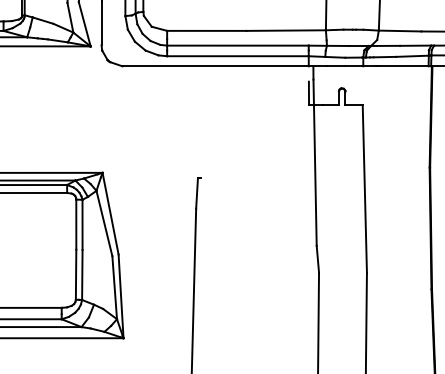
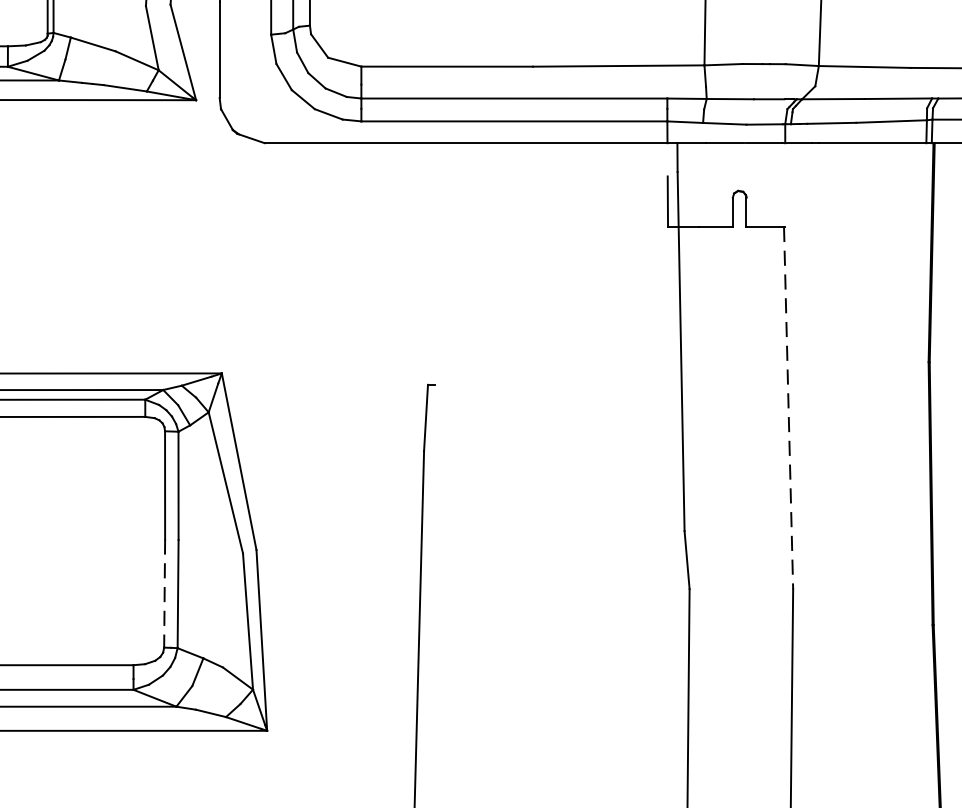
line: (364, 188) -> (787, 407), solid -> dashed
line: (76, 275) -> (165, 595), solid -> dashed

